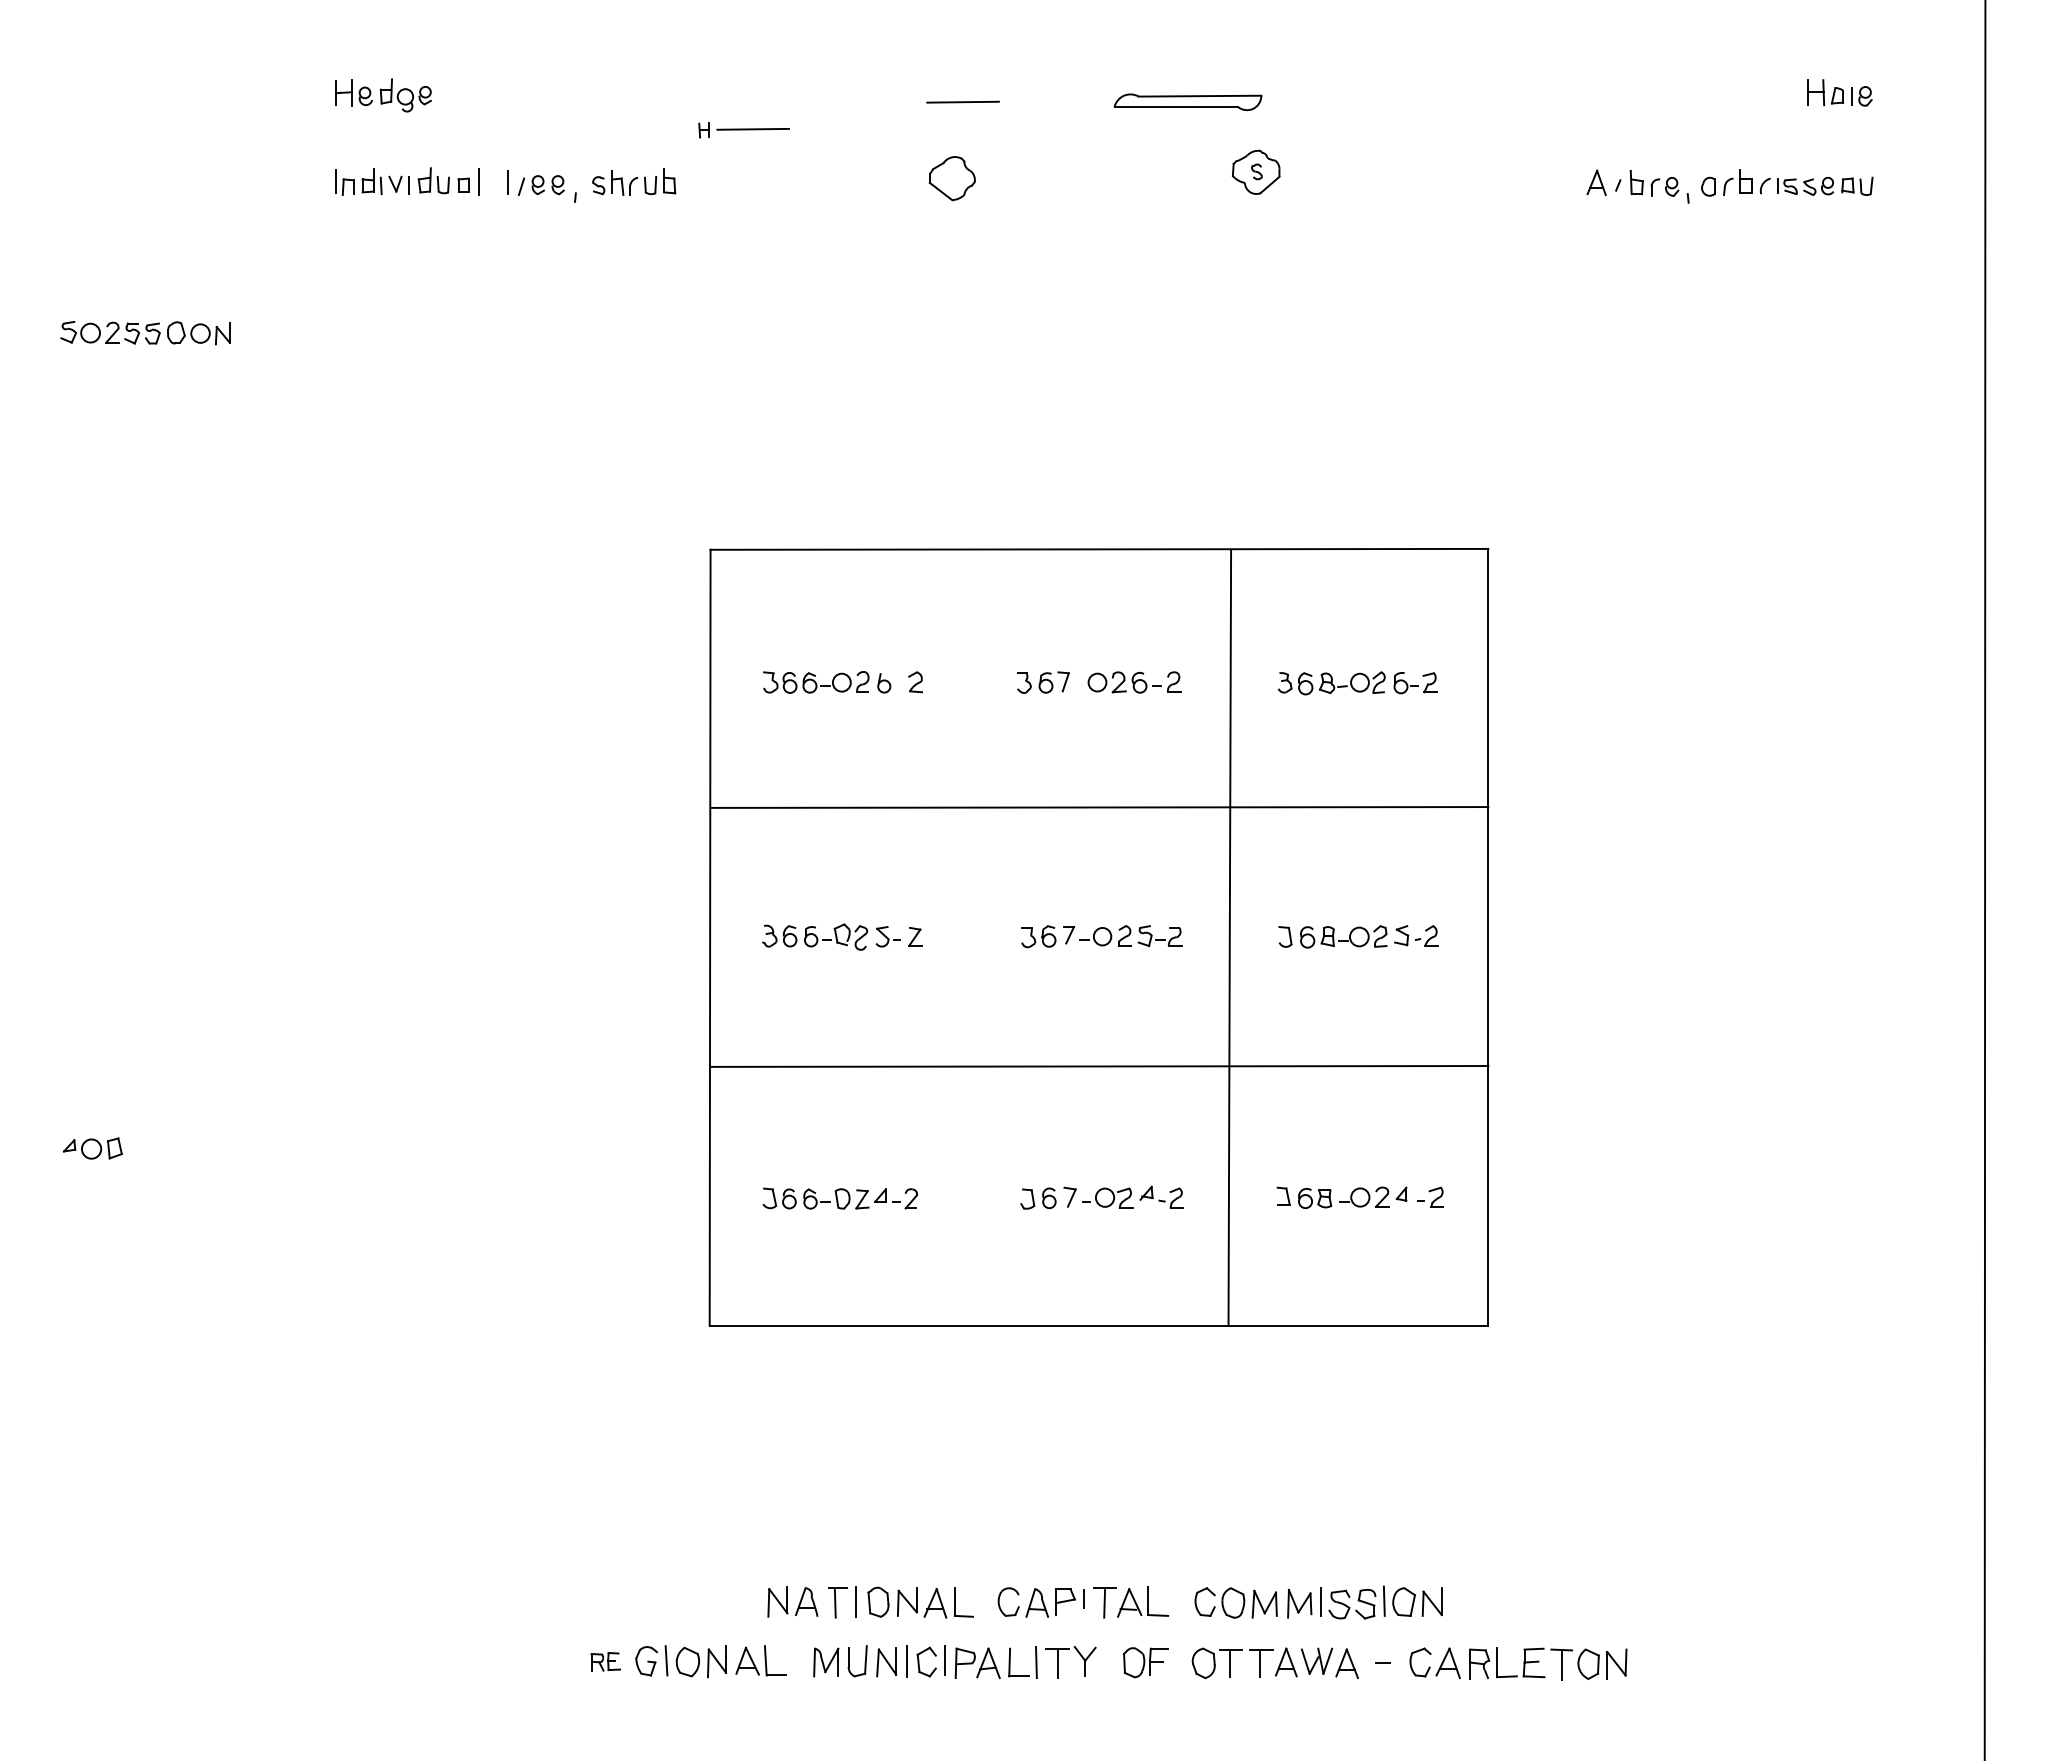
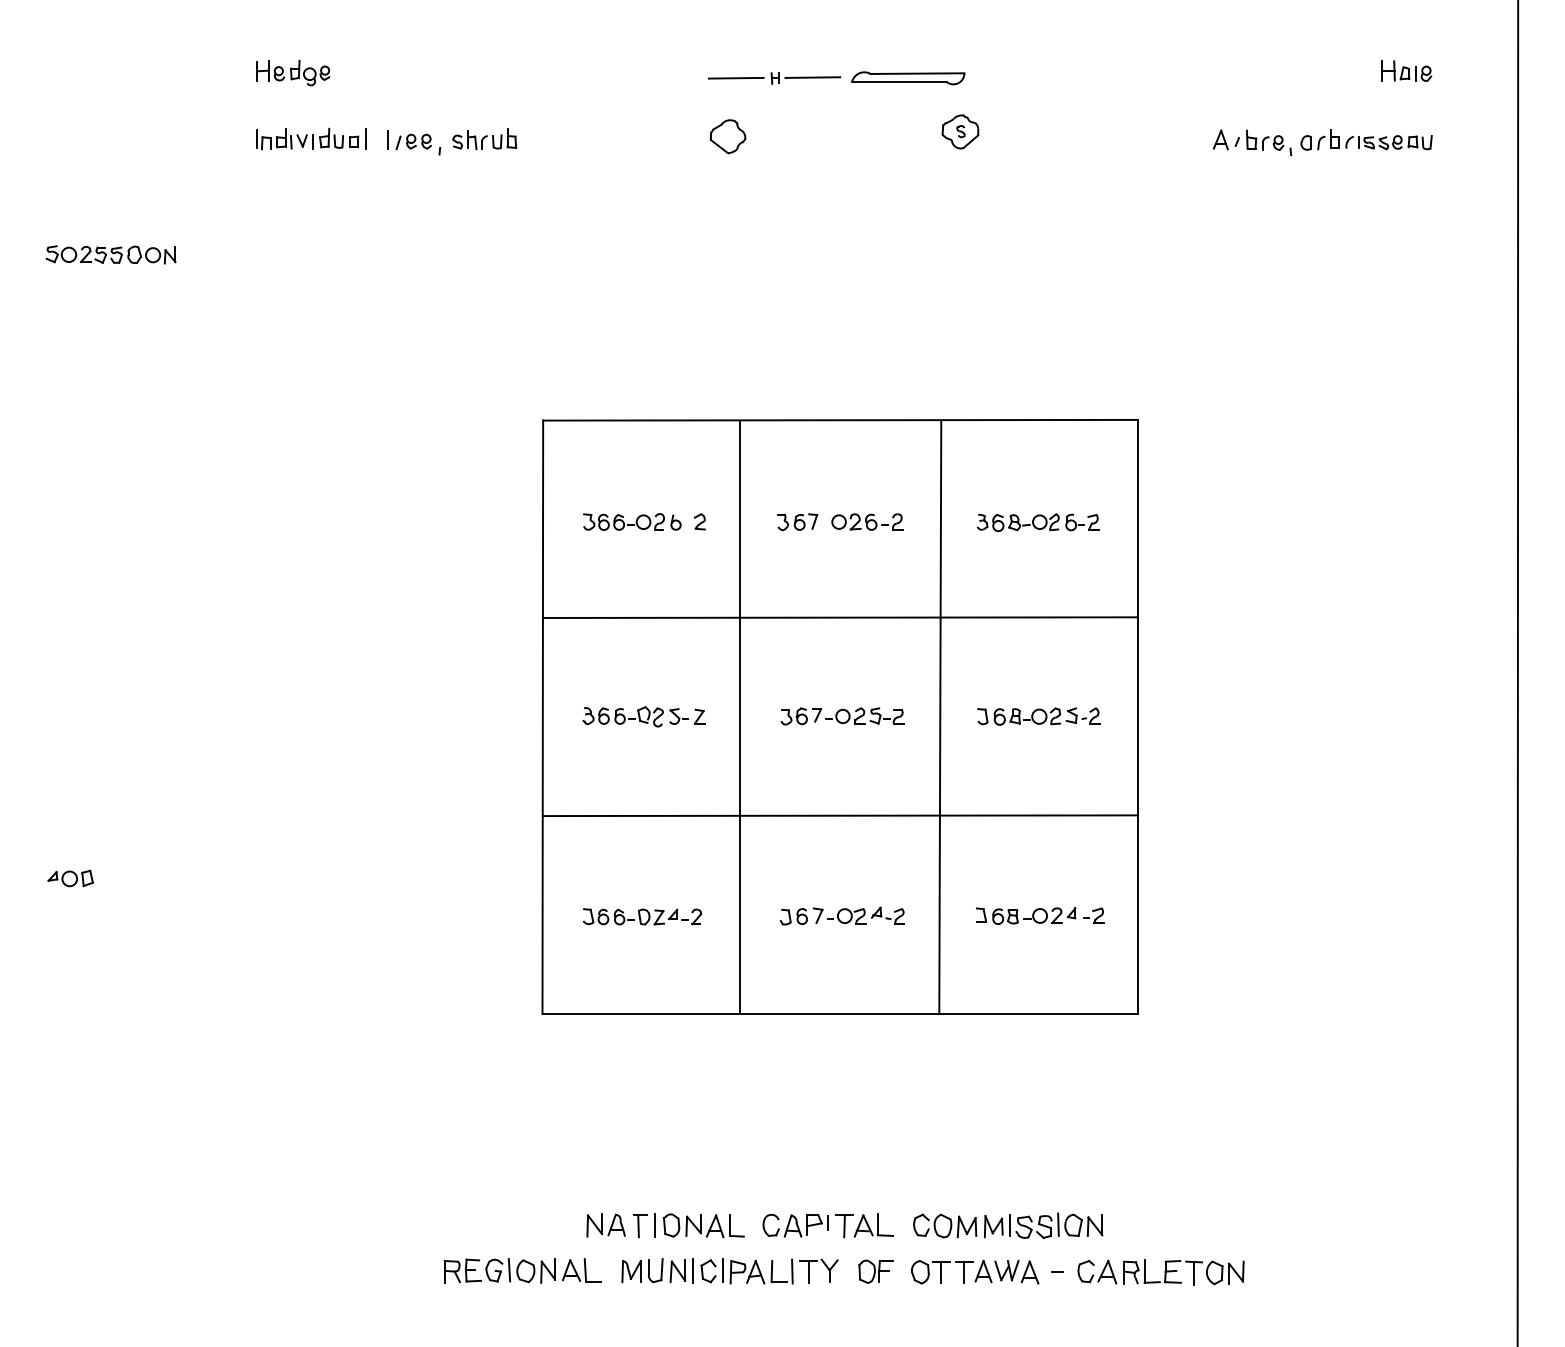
part: (743, 130) -> (805, 78), moved
line: (967, 937) -> (739, 717), added
part: (605, 1661) -> (462, 1270), size x1.67

